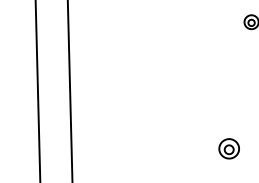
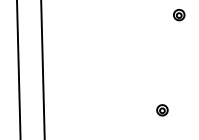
part: (229, 149) -> (162, 110), size x0.71

